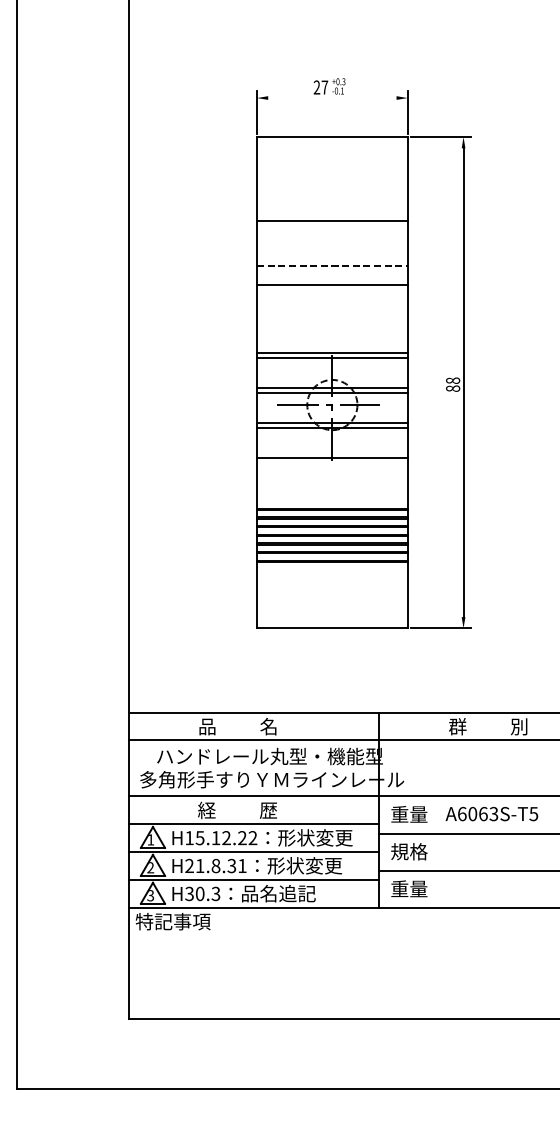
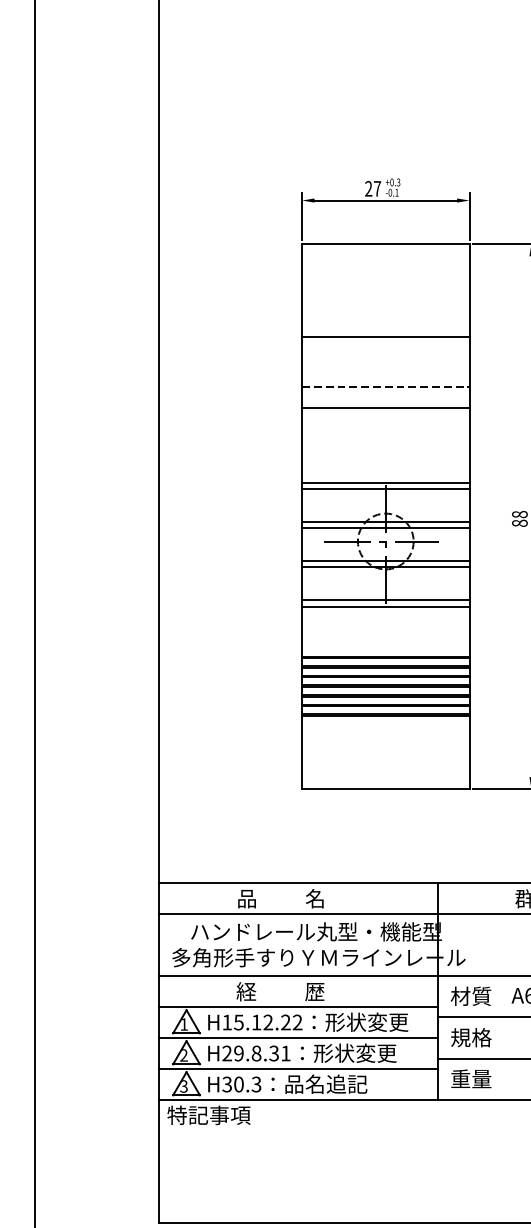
line: (332, 98) -> (385, 201), added
line: (332, 463) -> (385, 606), added
text: (409, 814) -> (471, 996), 重量 -> 材質
text: (199, 865) -> (238, 1052), H21.8.31 -> H29.8.31

